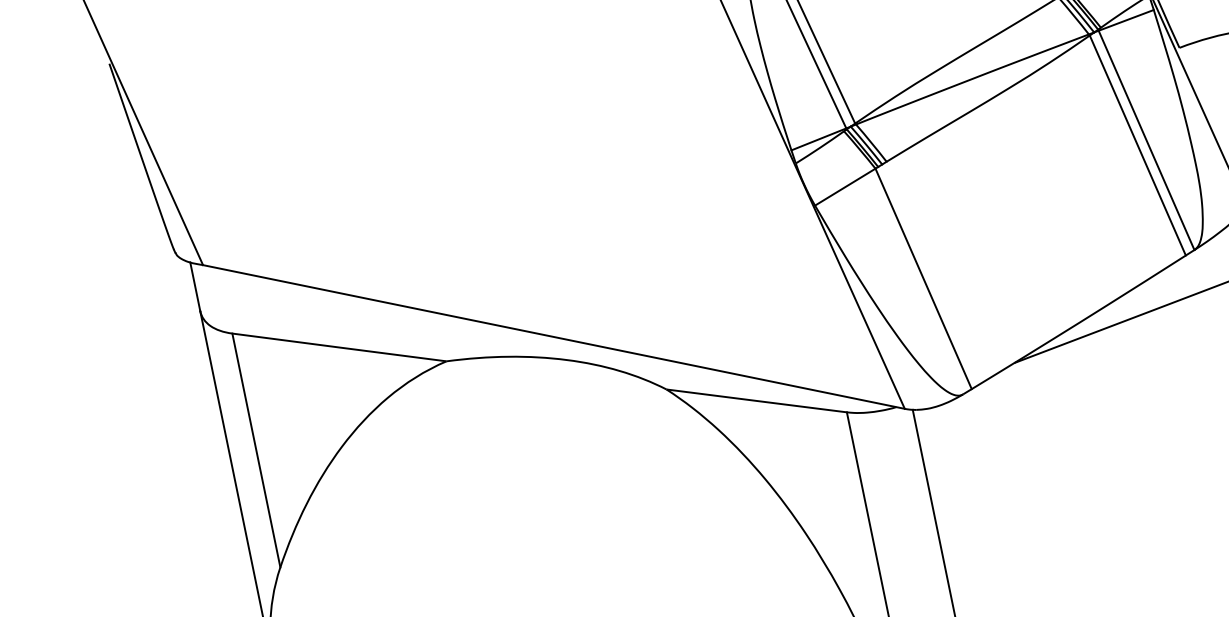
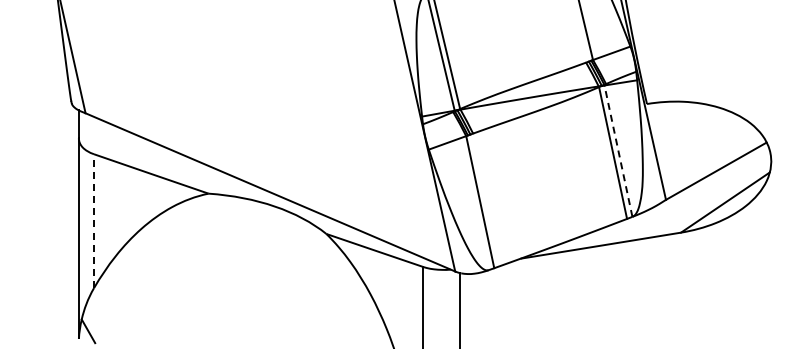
line: (1146, 139) -> (618, 150), solid -> dashed
line: (255, 451) -> (93, 221), solid -> dashed

